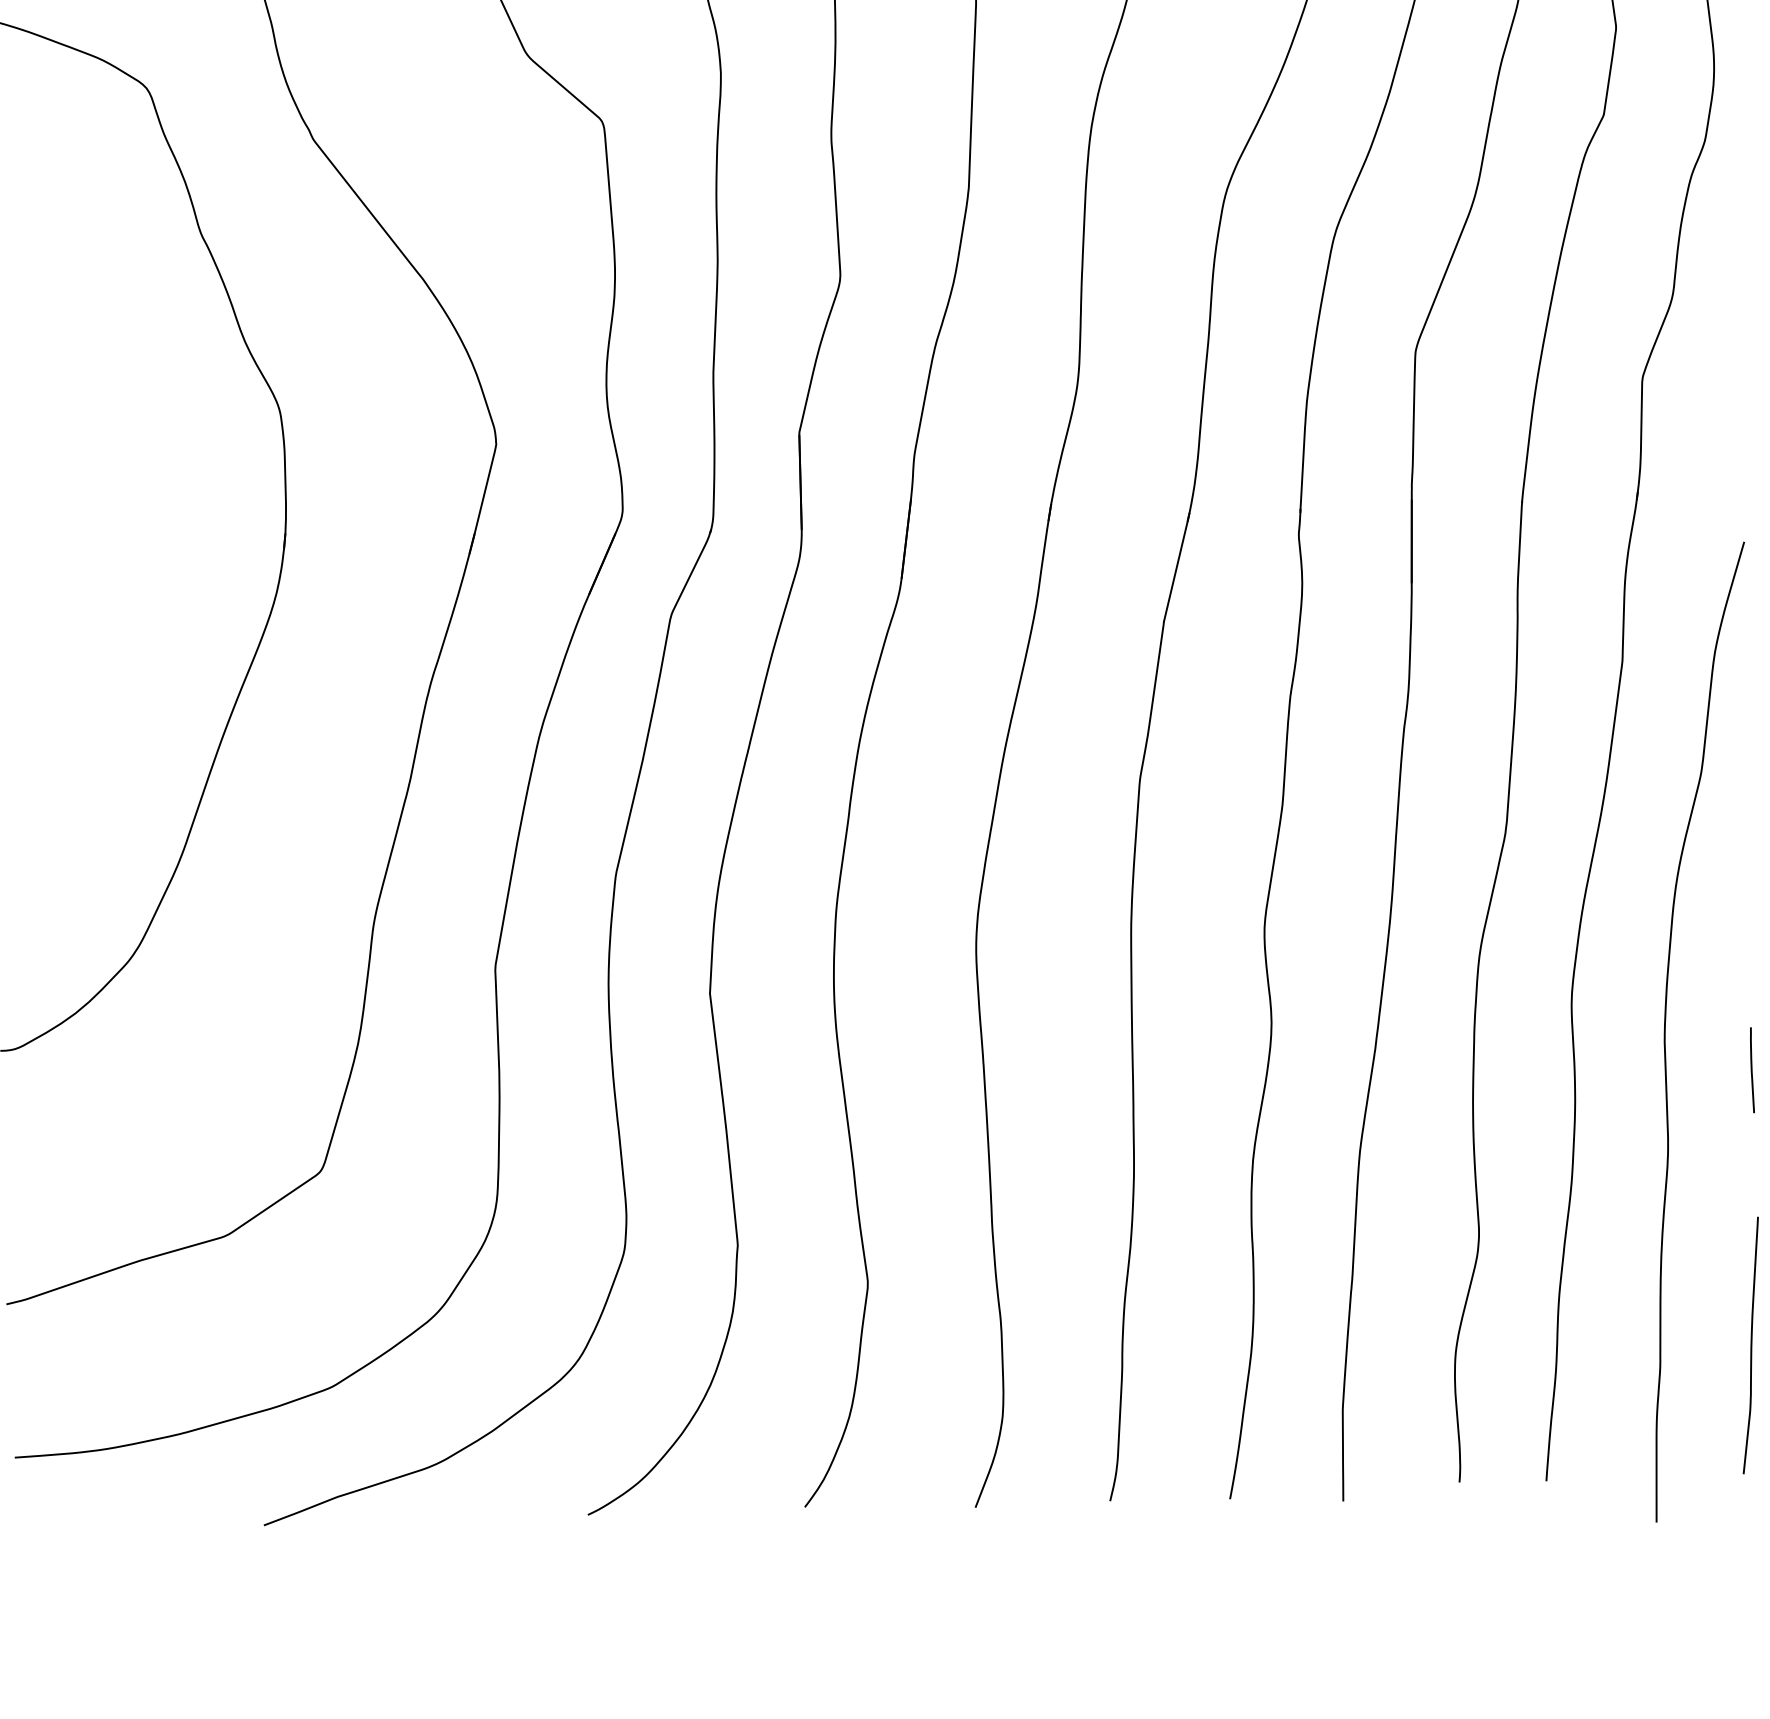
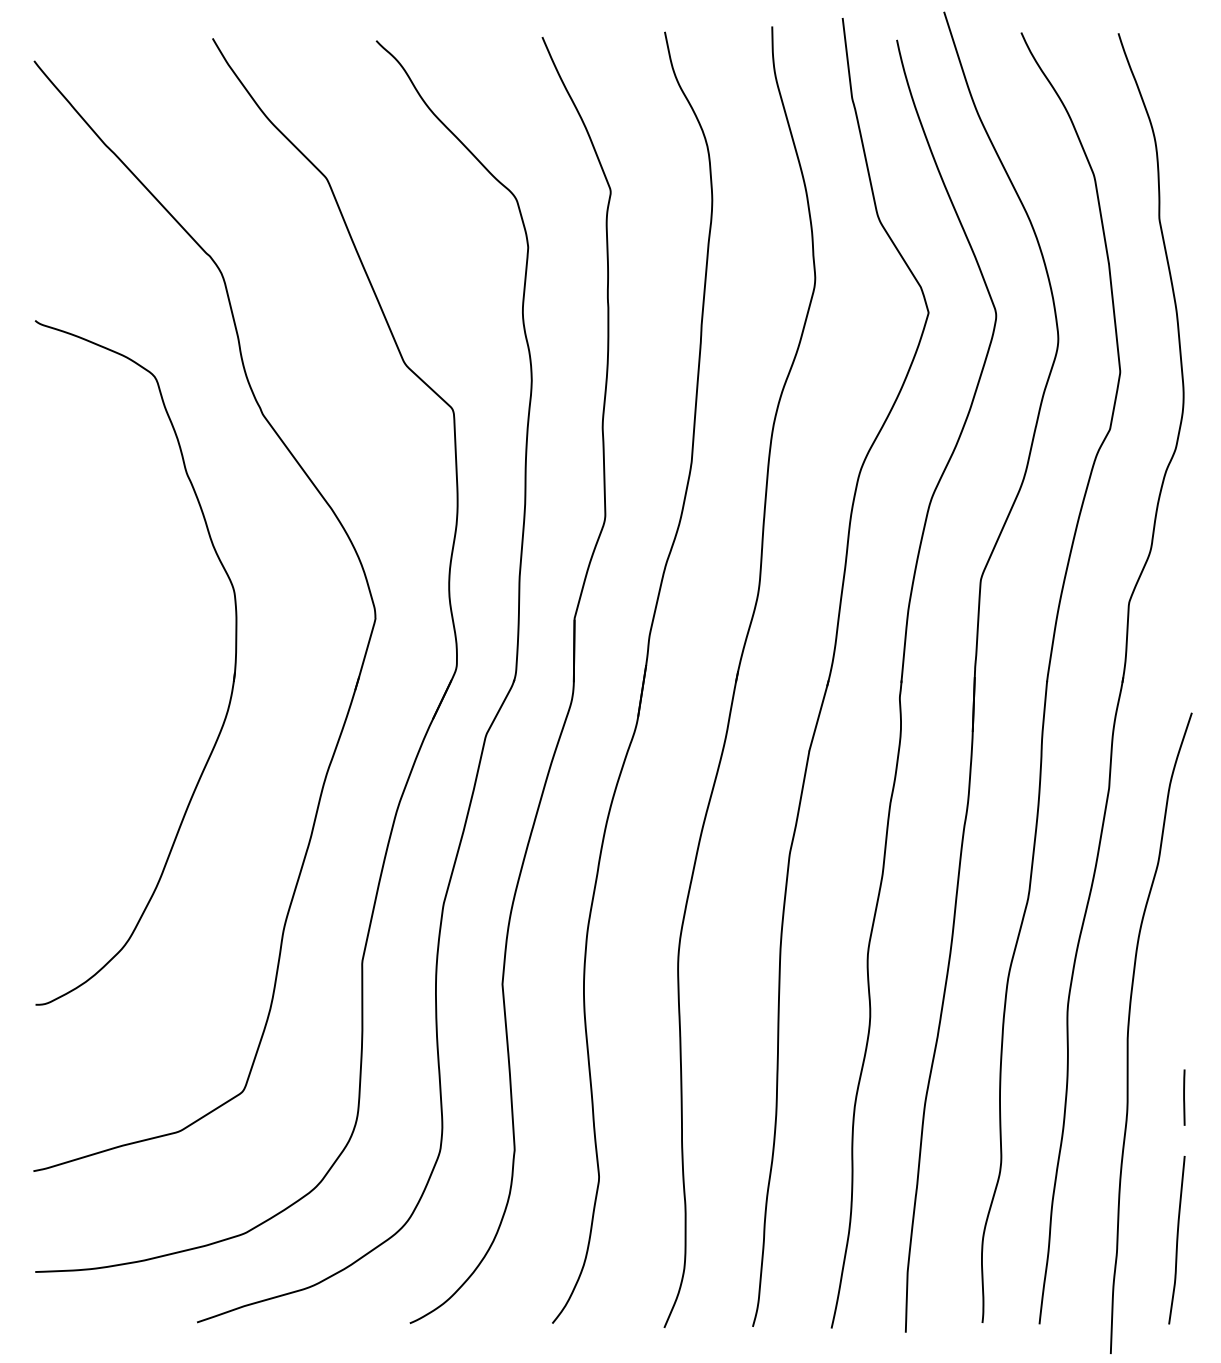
line: (1752, 1070) -> (1184, 1097), moved

